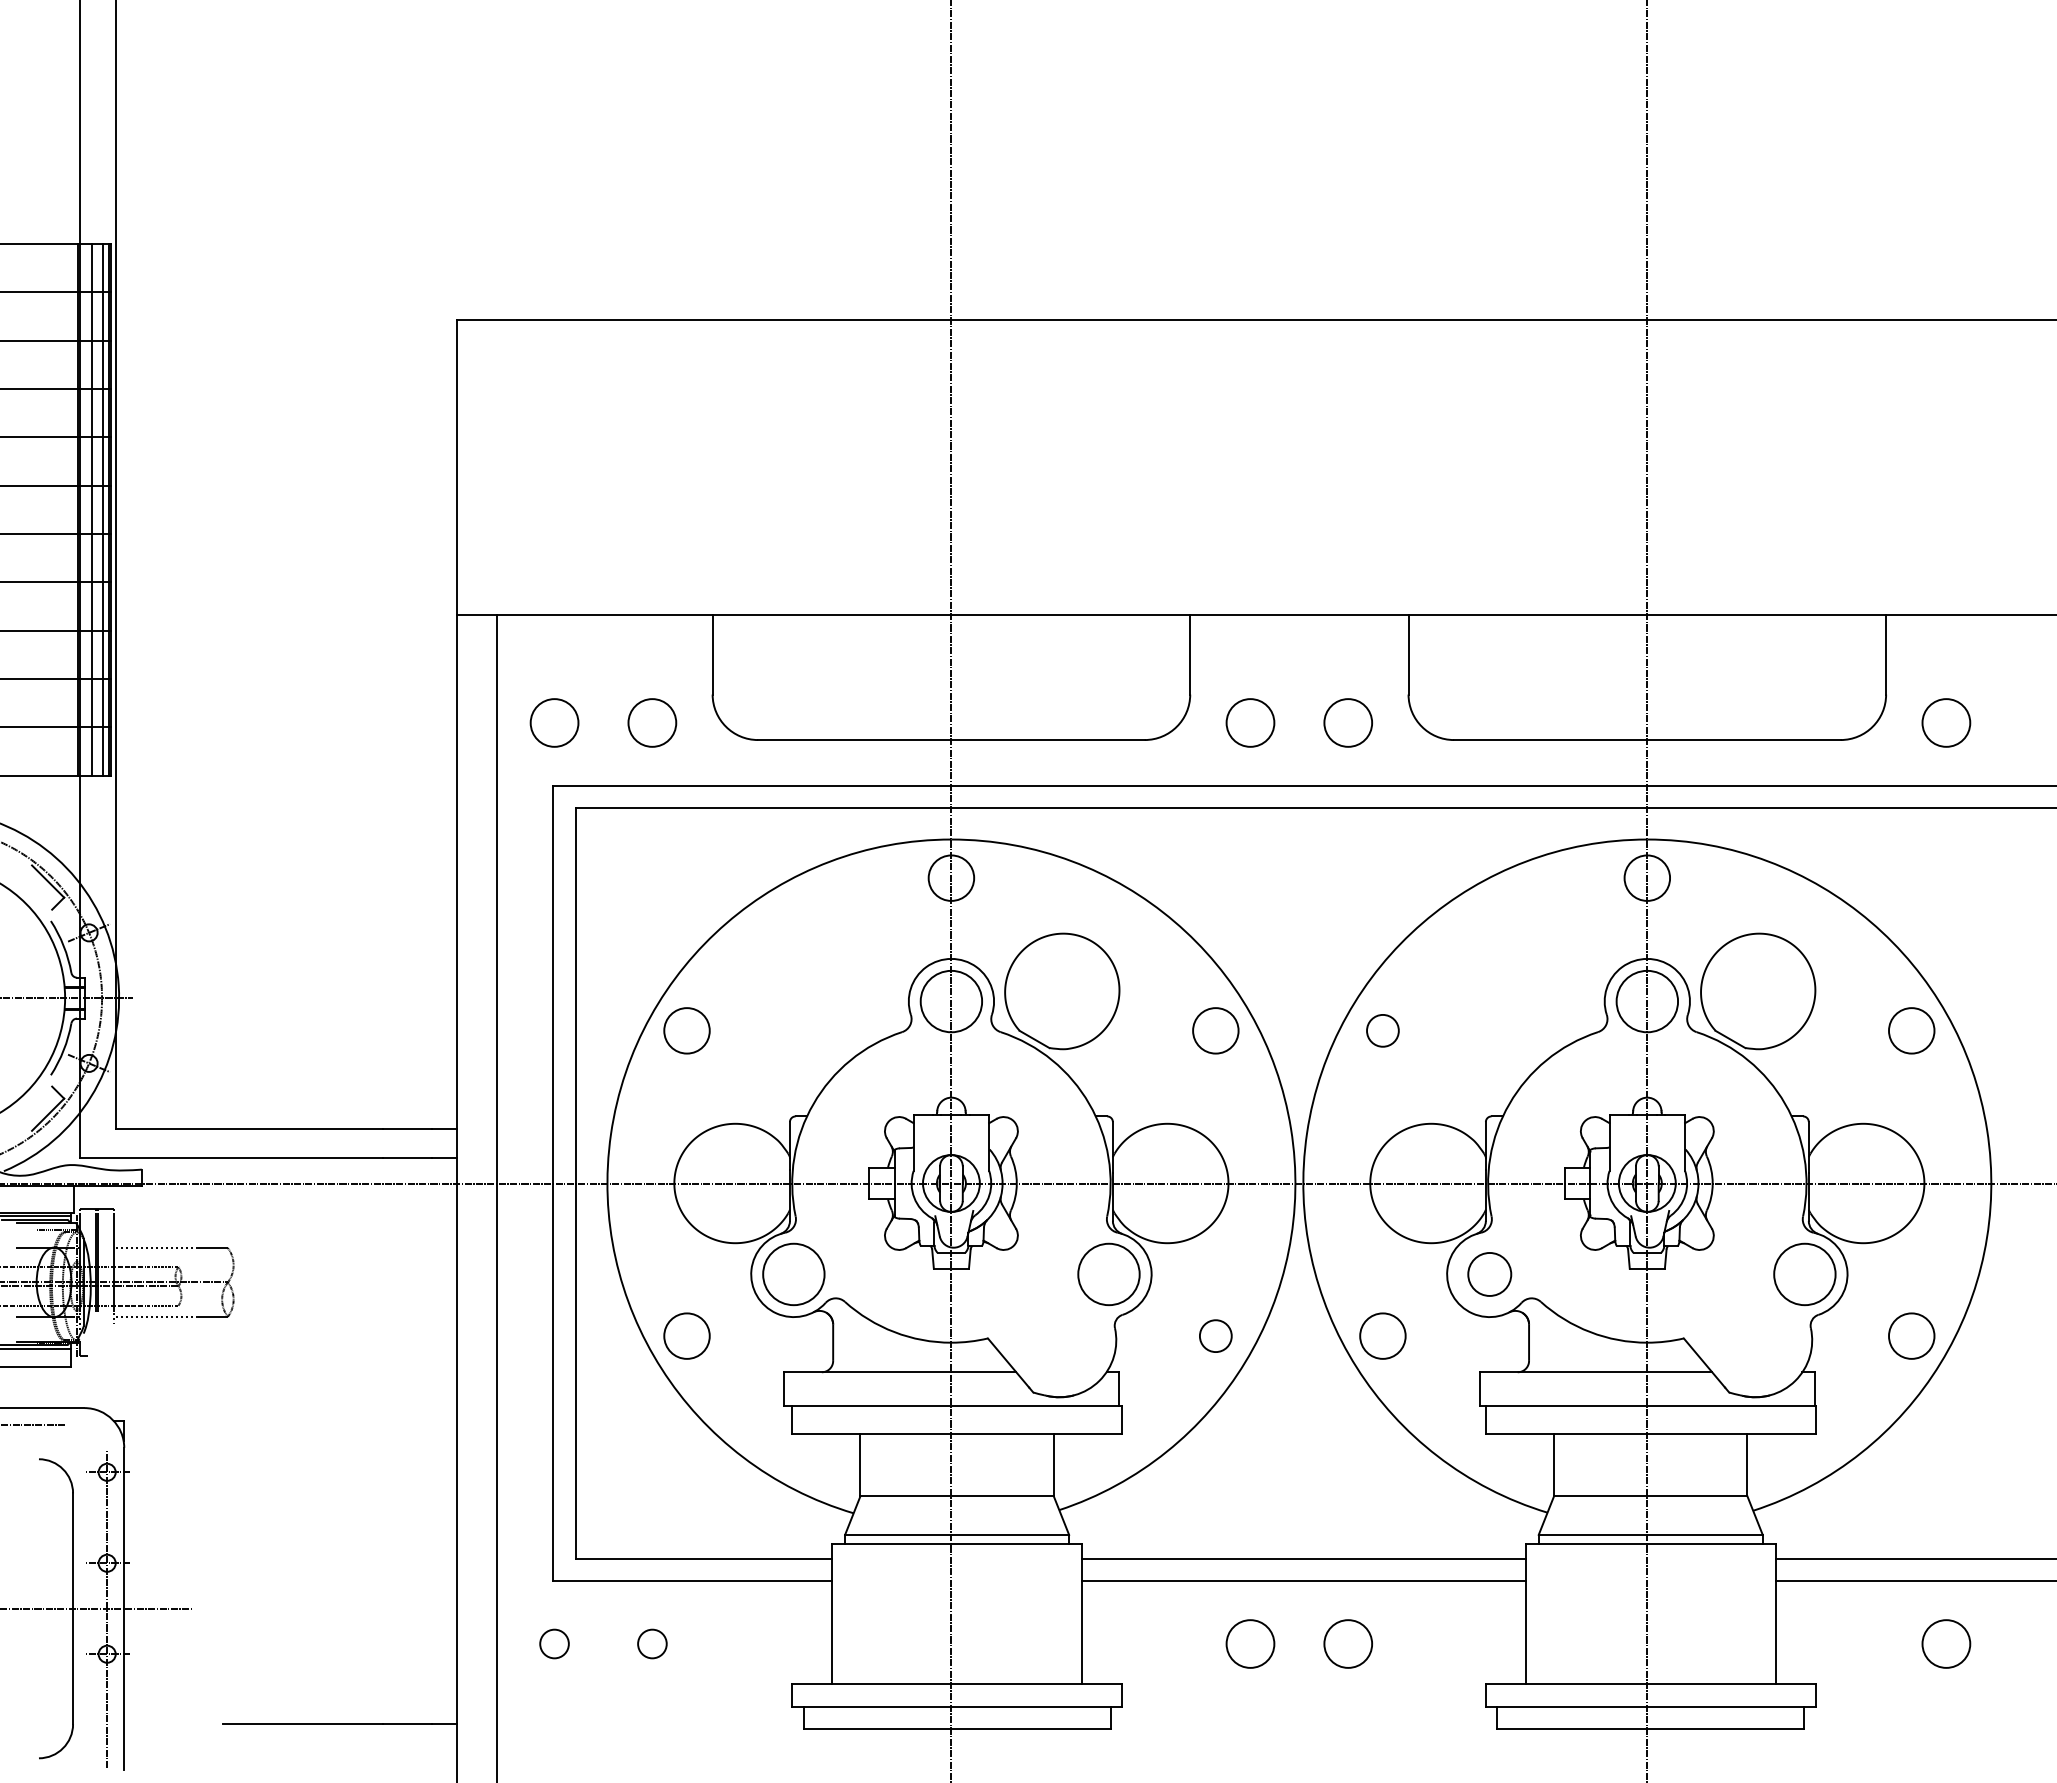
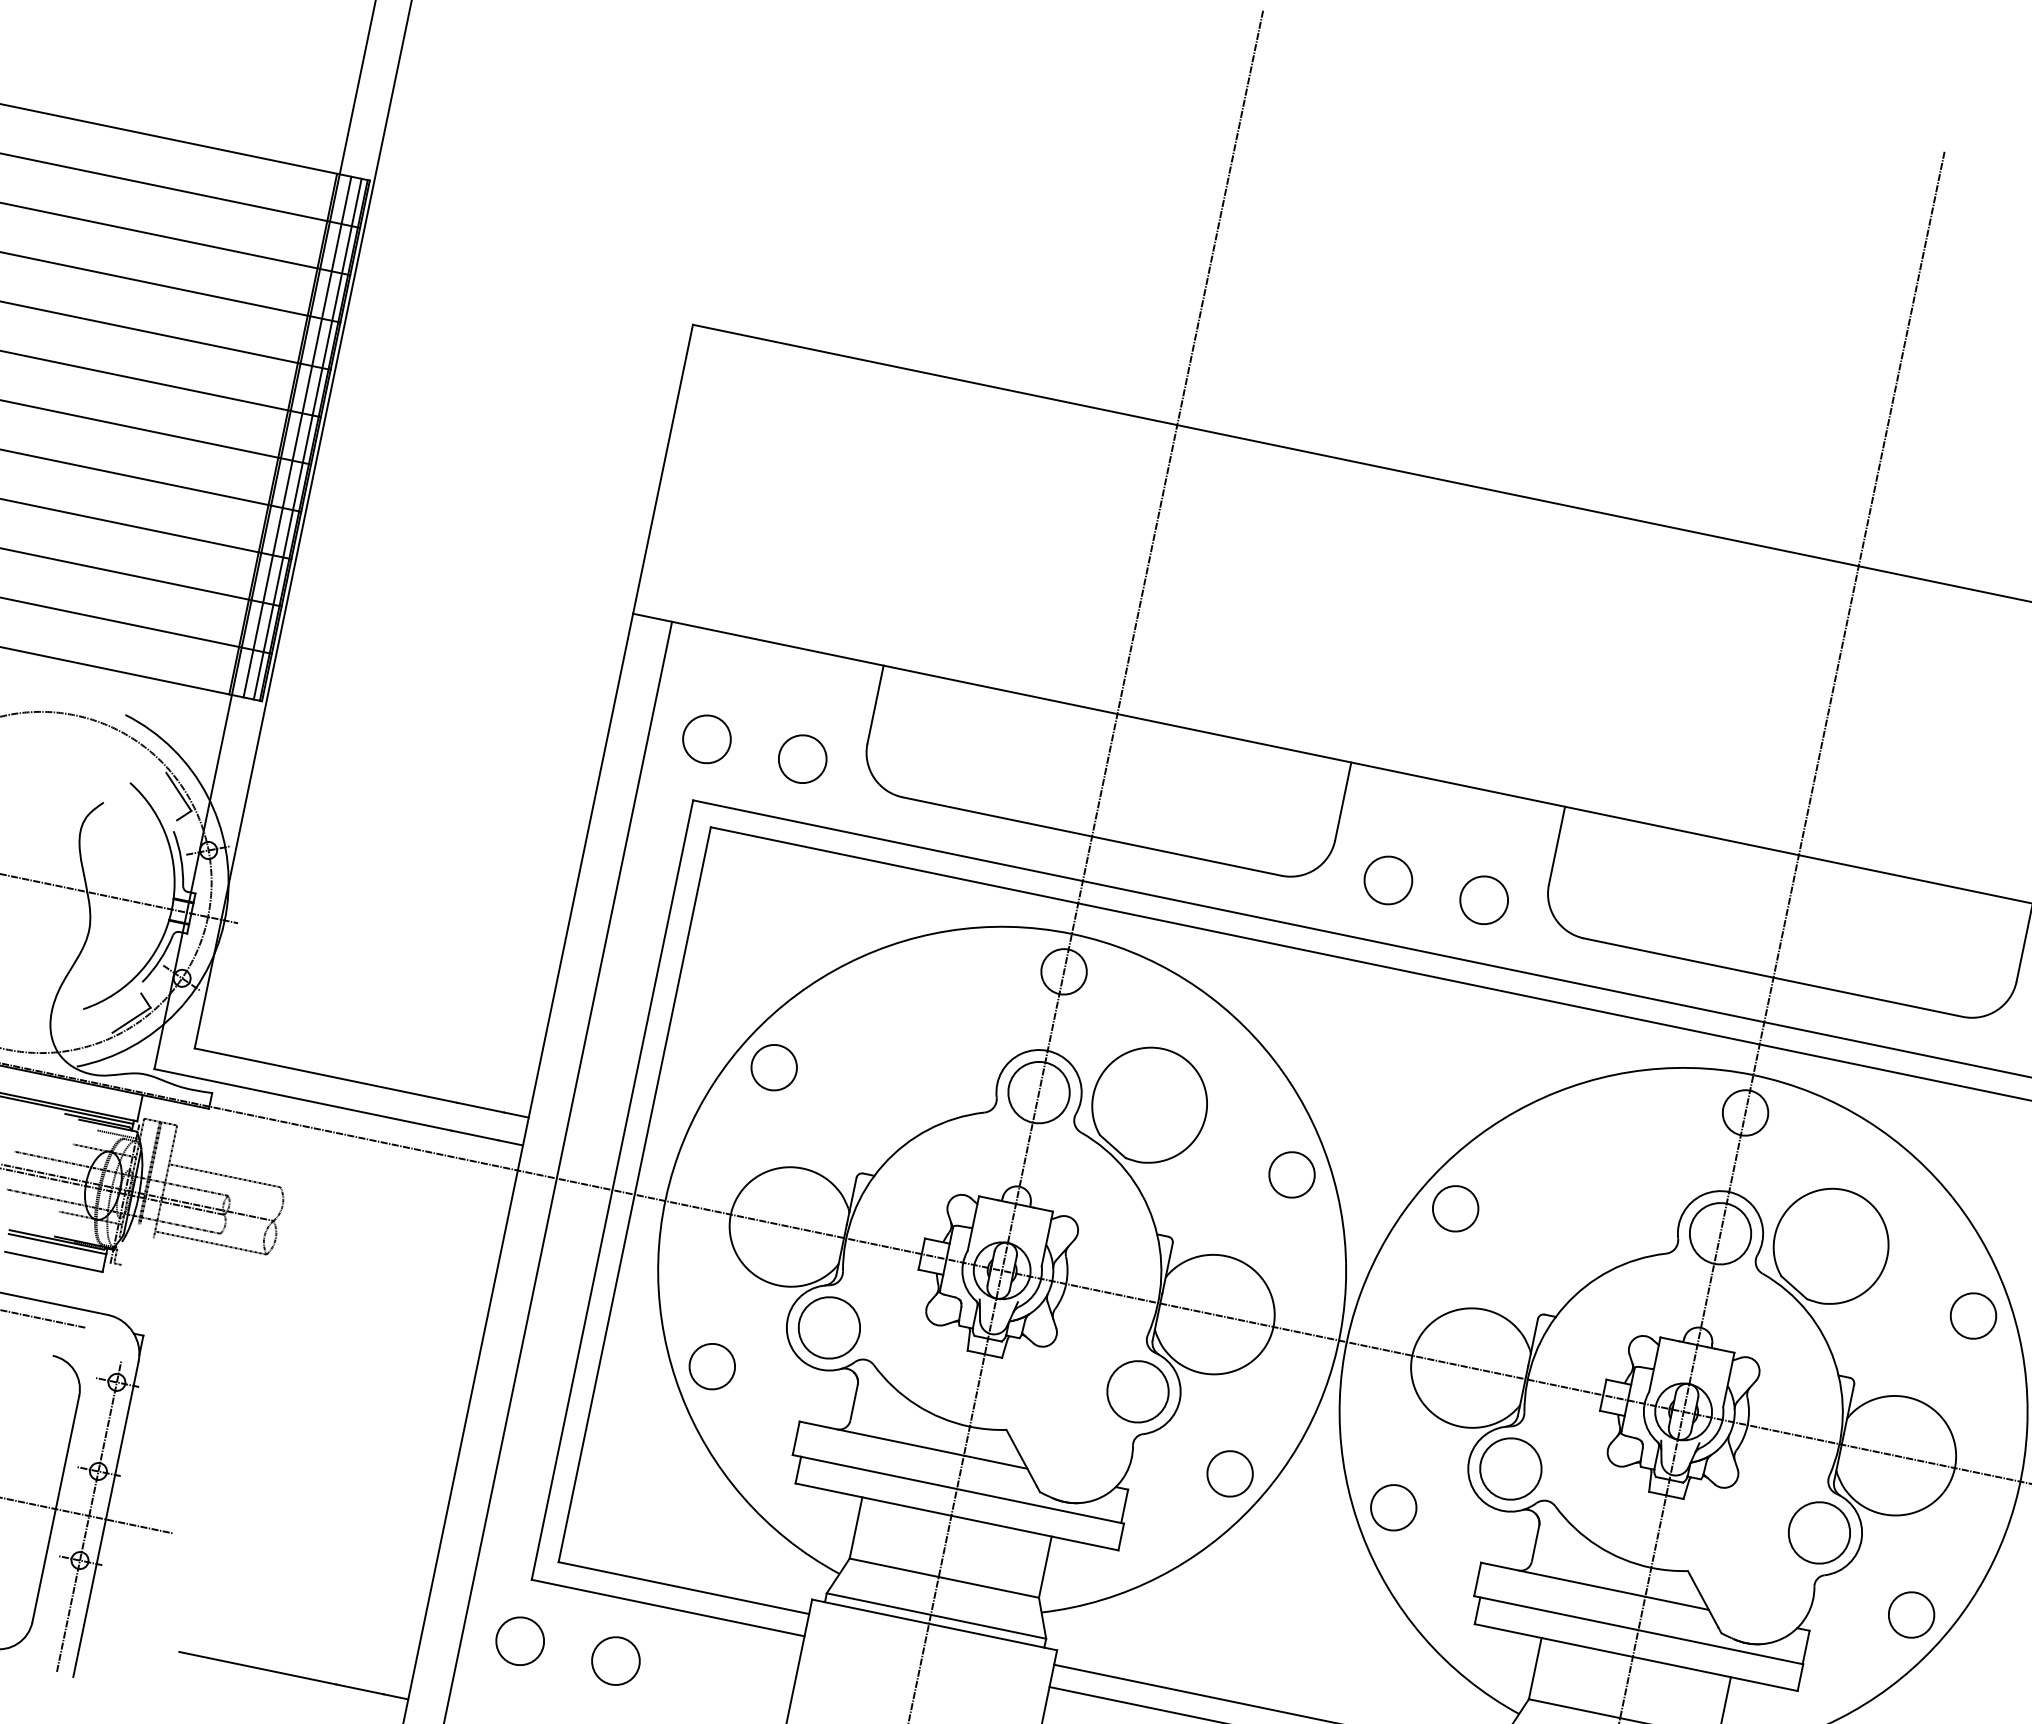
circle: (1382, 1030) -> (1455, 1208), size x1.43
circle: (1489, 1274) -> (1510, 1469), size x1.43
circle: (1215, 1335) -> (1229, 1473), size x1.43
circle: (554, 1643) -> (520, 1640), size x1.67
circle: (652, 1643) -> (616, 1660), size x1.67

